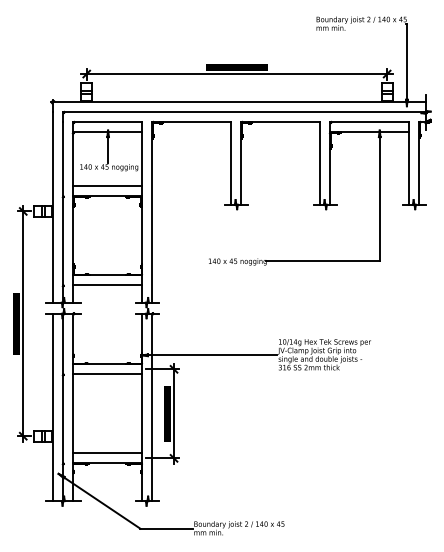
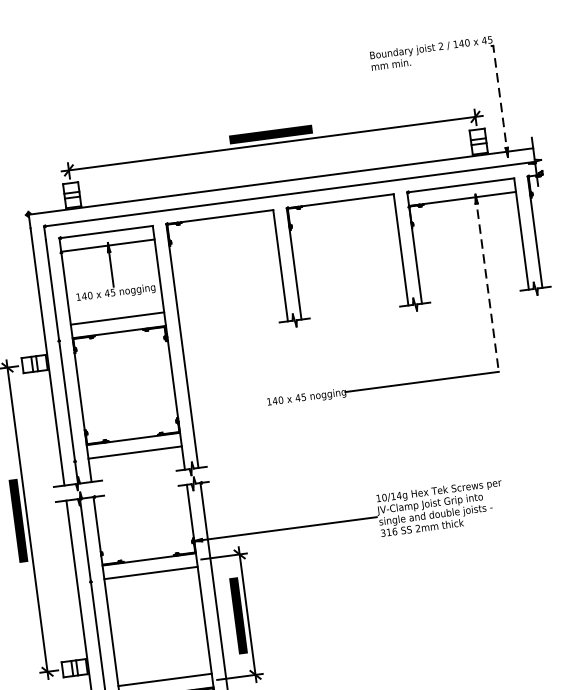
line: (406, 64) -> (499, 100), solid -> dashed
line: (379, 196) -> (486, 283), solid -> dashed

